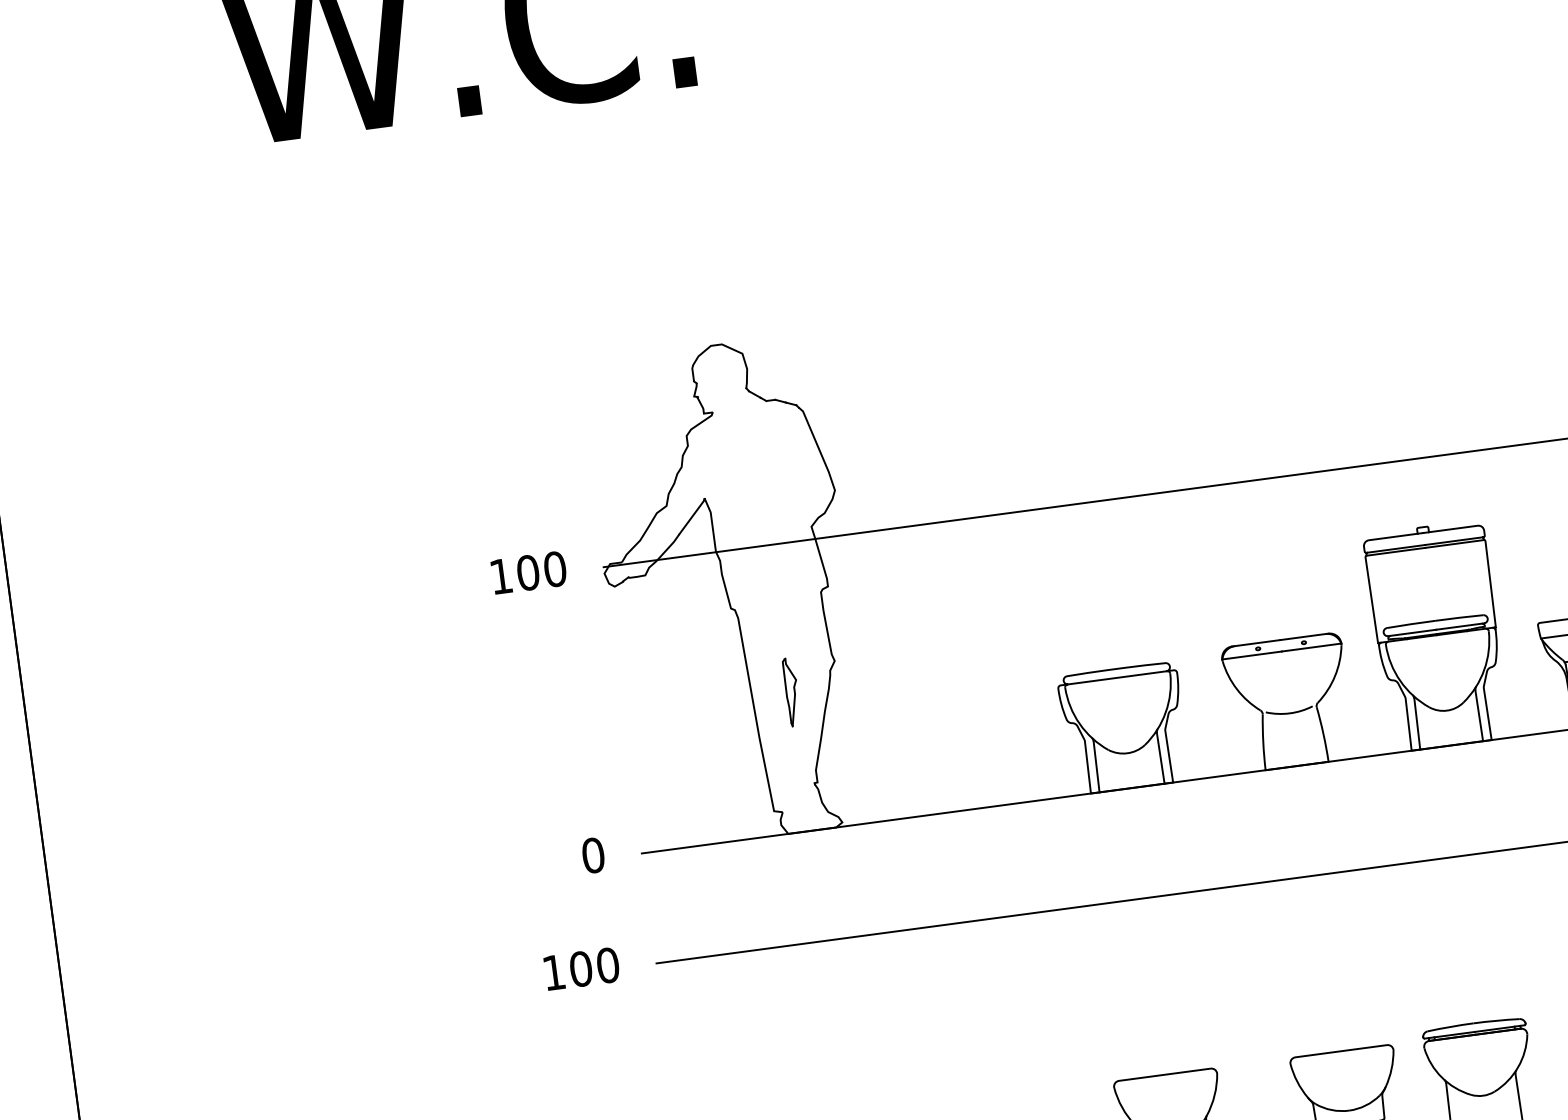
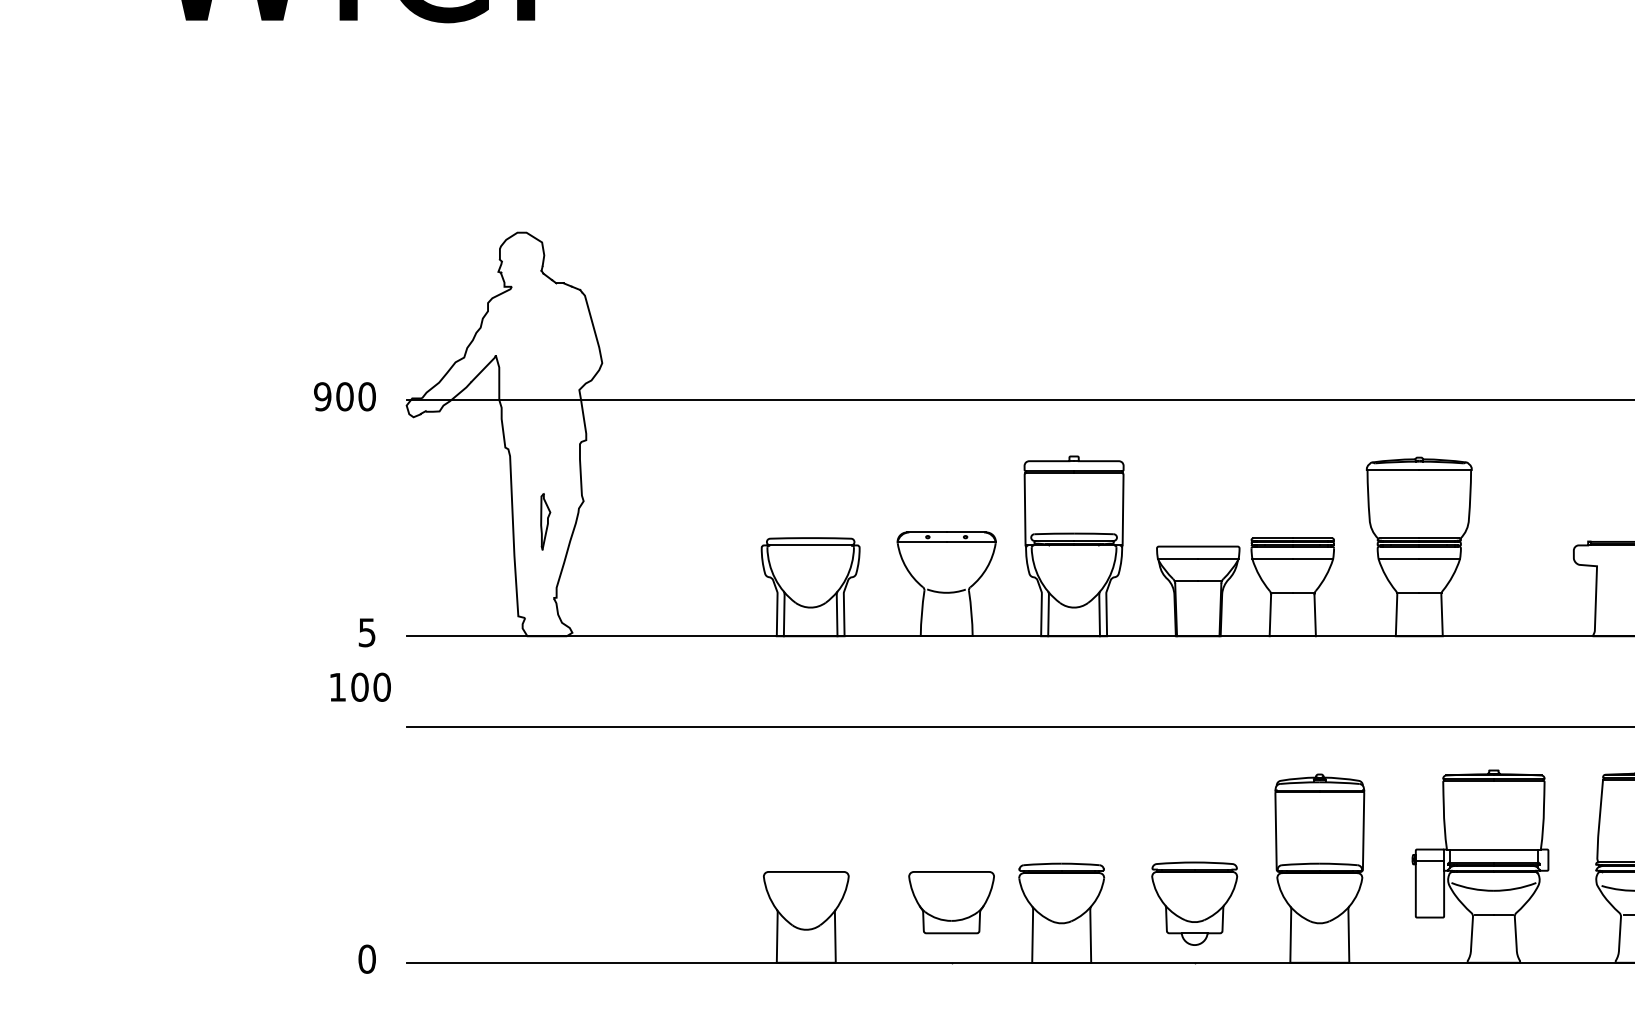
text: (500, 576) -> (322, 396), 100 -> 900
text: (592, 855) -> (366, 632), 0 -> 5
text: (581, 968) -> (360, 686), moved

